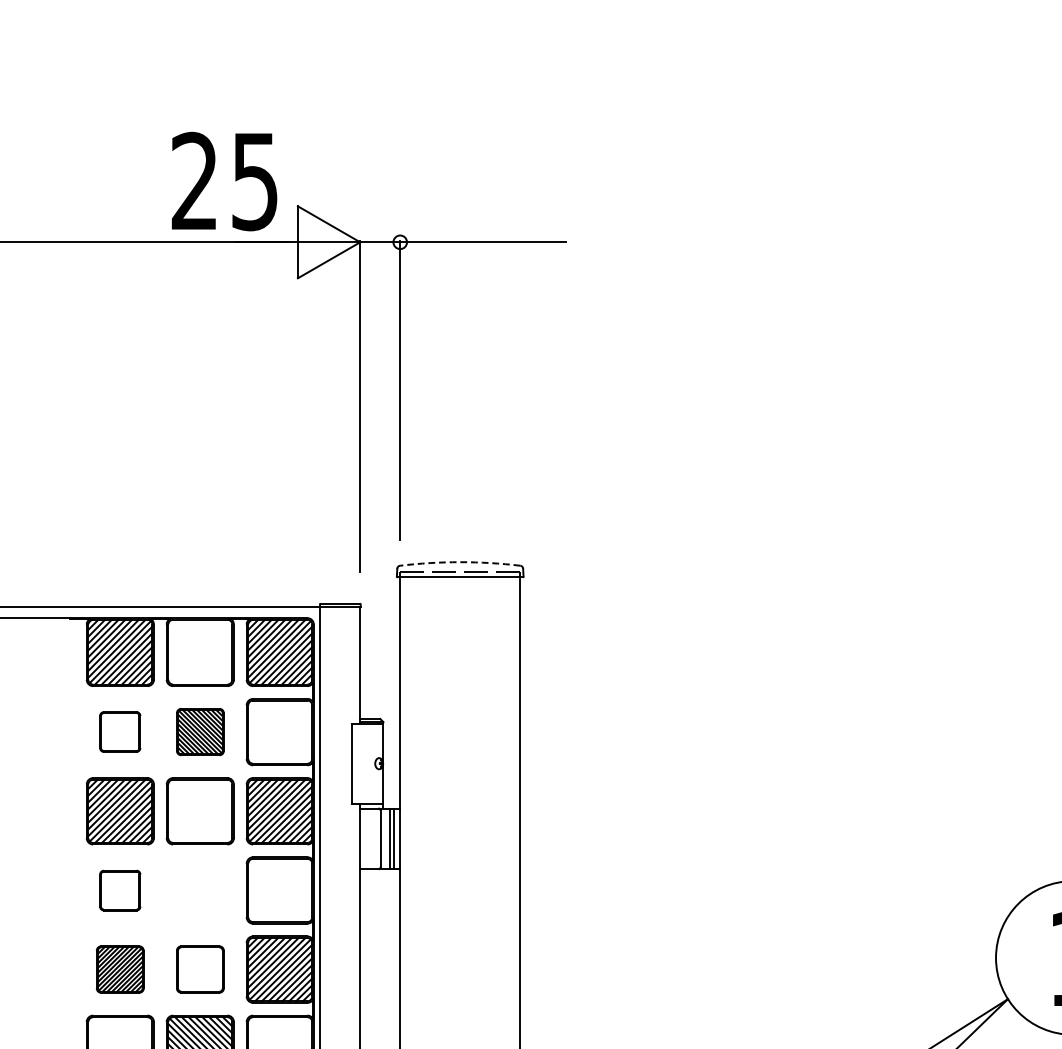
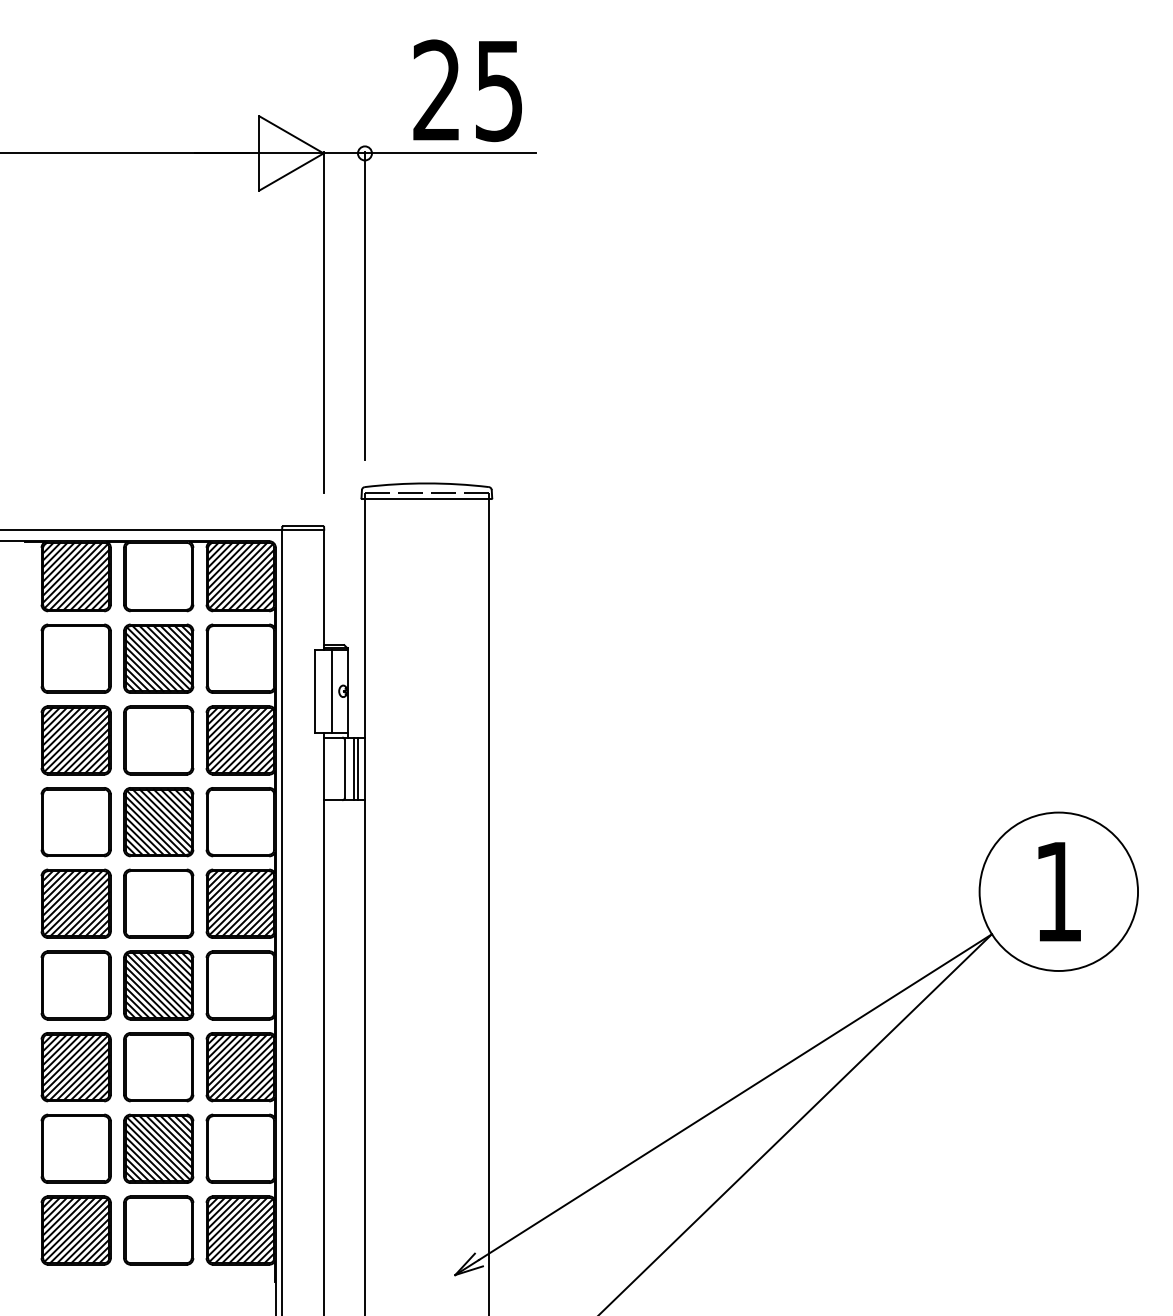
text: (224, 181) -> (467, 90), moved
arc: (459, 562) -> (426, 483), dashed -> solid
part: (119, 731) -> (75, 658), size x1.67
part: (200, 731) -> (158, 658), size x1.43
line: (367, 763) -> (331, 691), added
part: (119, 890) -> (75, 822), size x1.67
part: (200, 890) -> (158, 822), added
part: (119, 969) -> (75, 903), size x1.43
part: (200, 969) -> (158, 903), size x1.43

